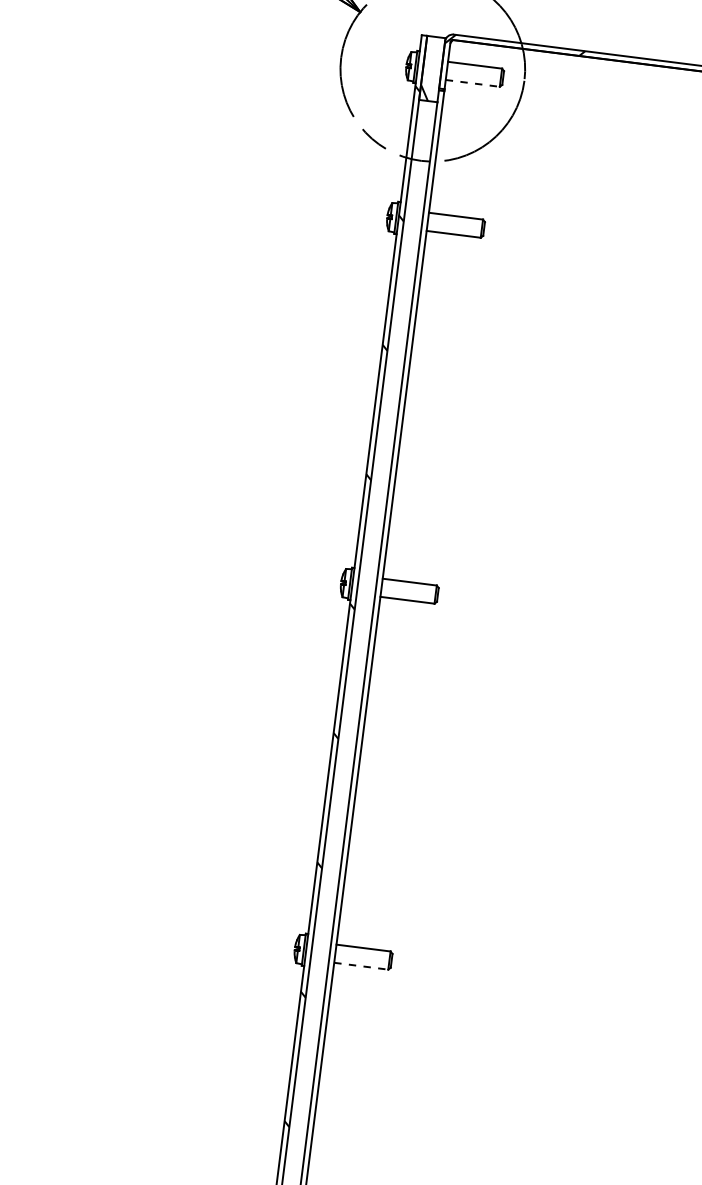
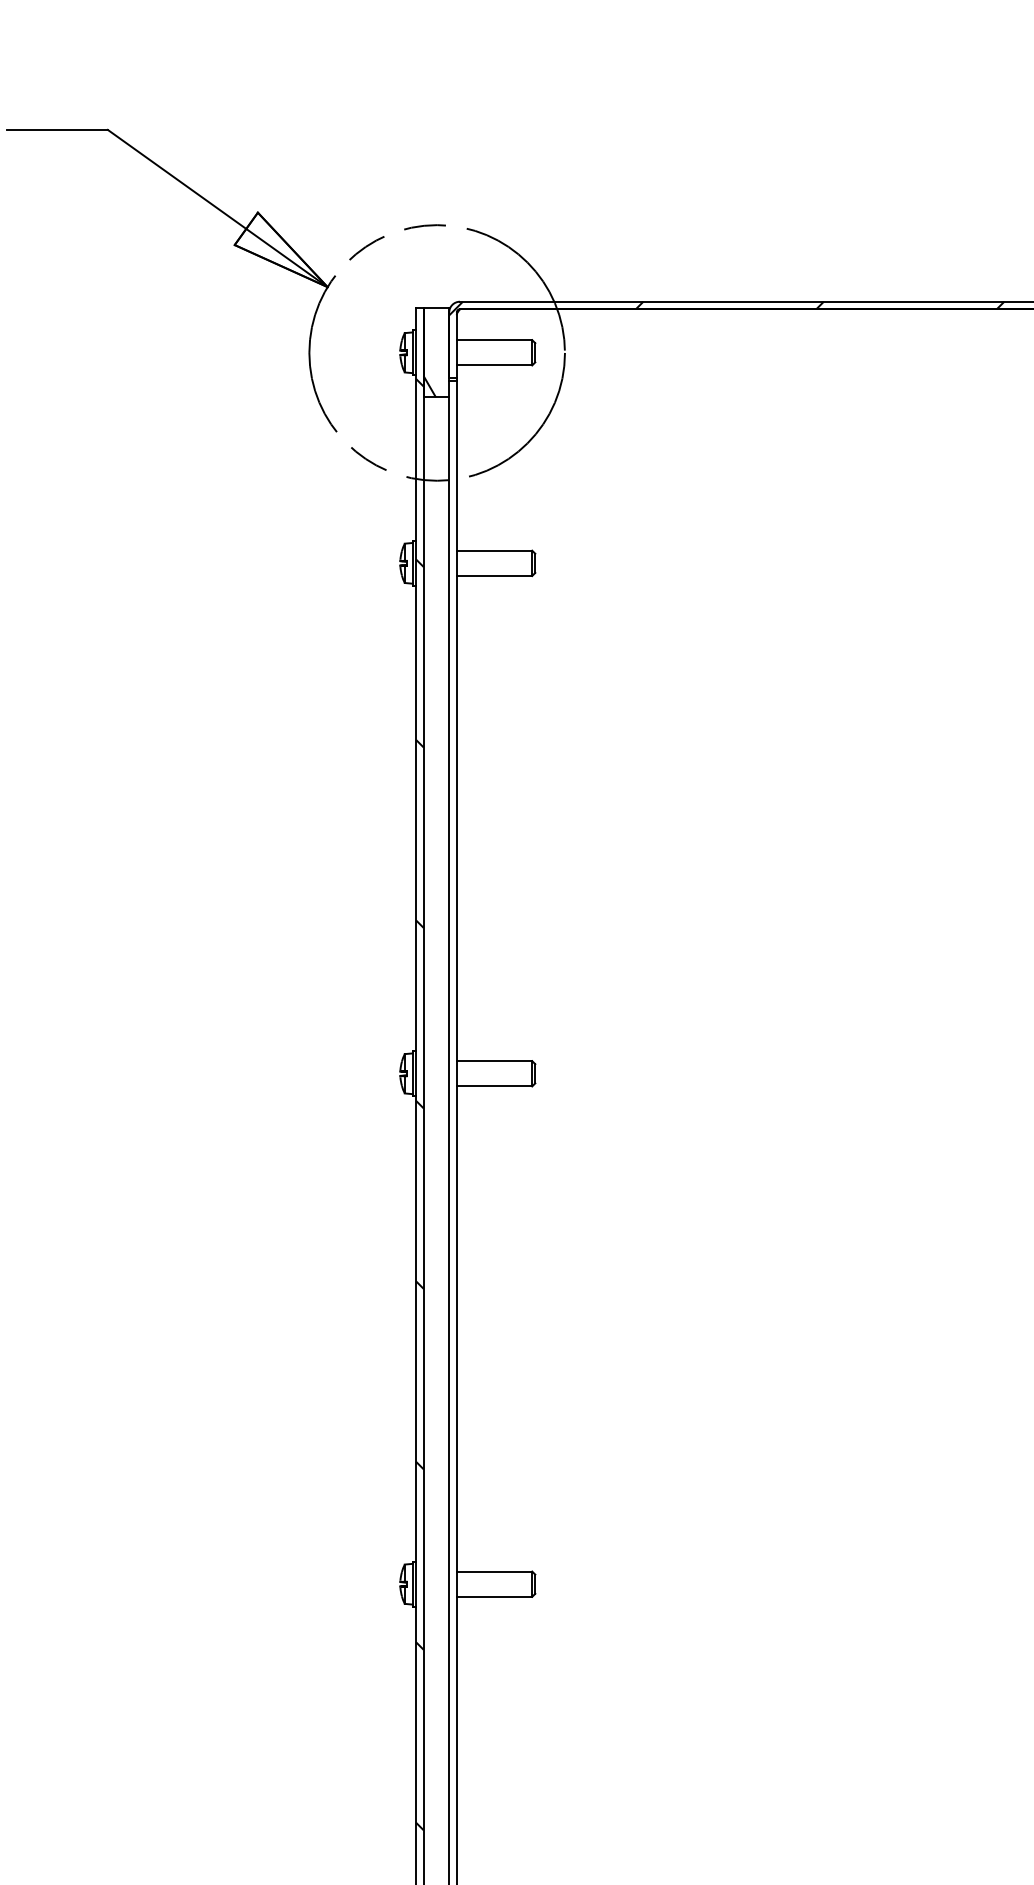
line: (472, 83) -> (494, 365), dashed -> solid
line: (361, 965) -> (494, 1596), dashed -> solid

